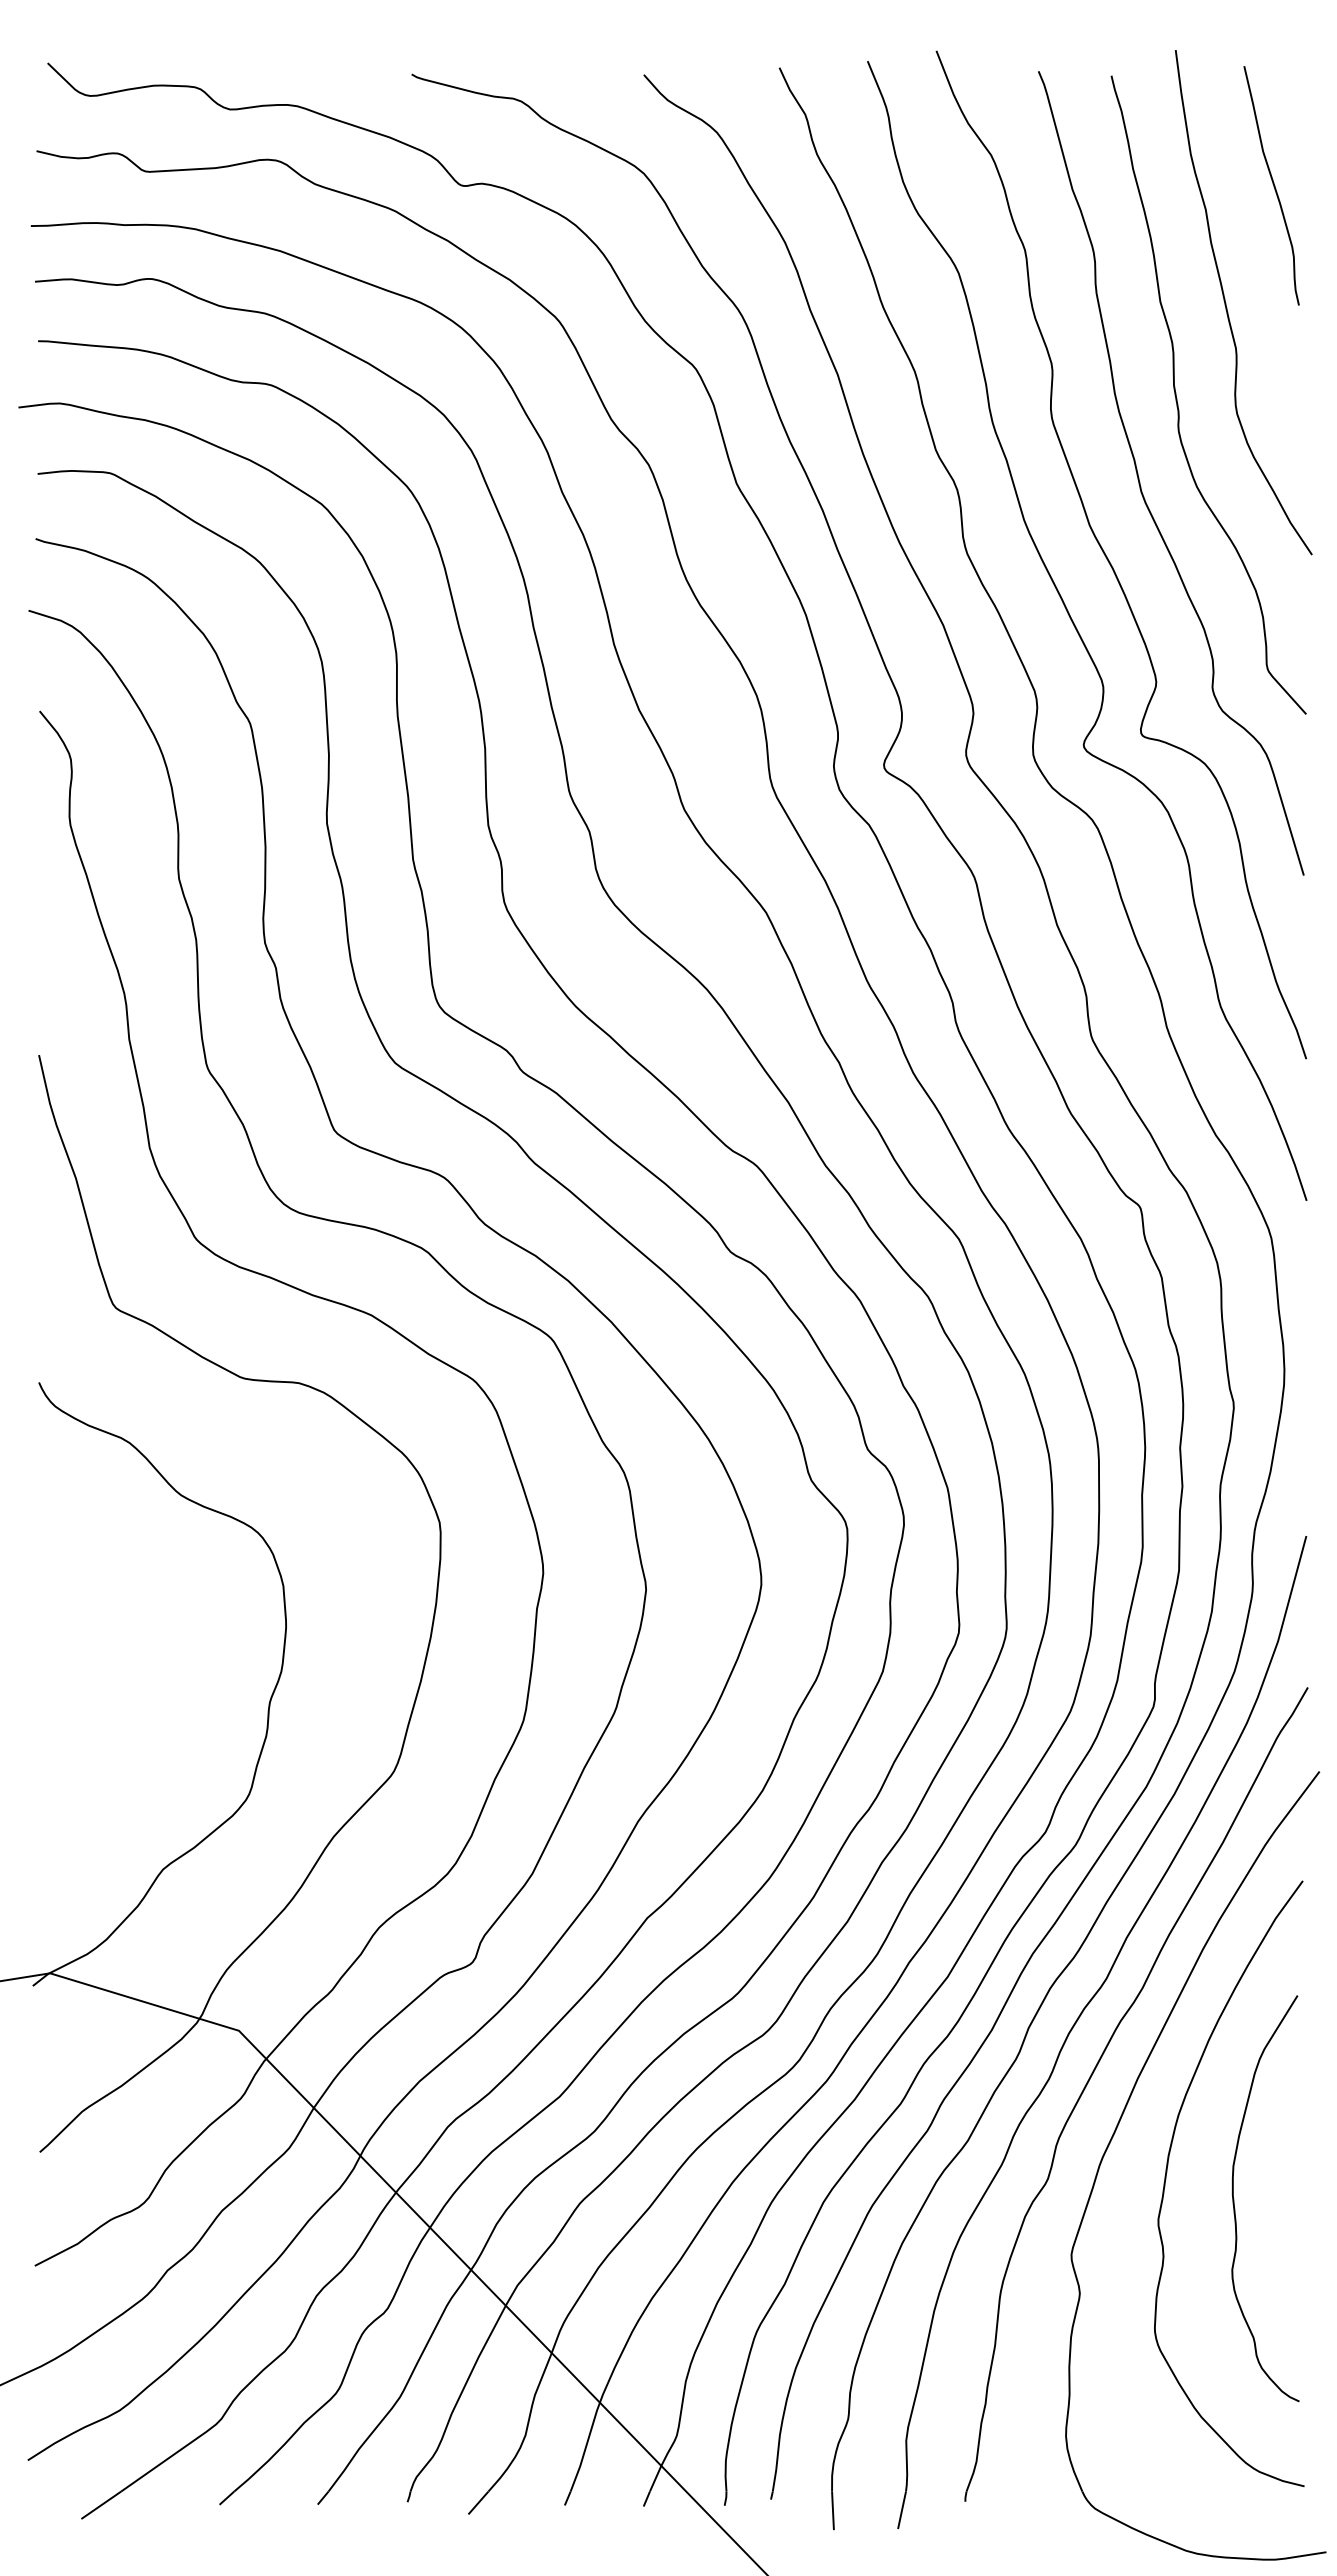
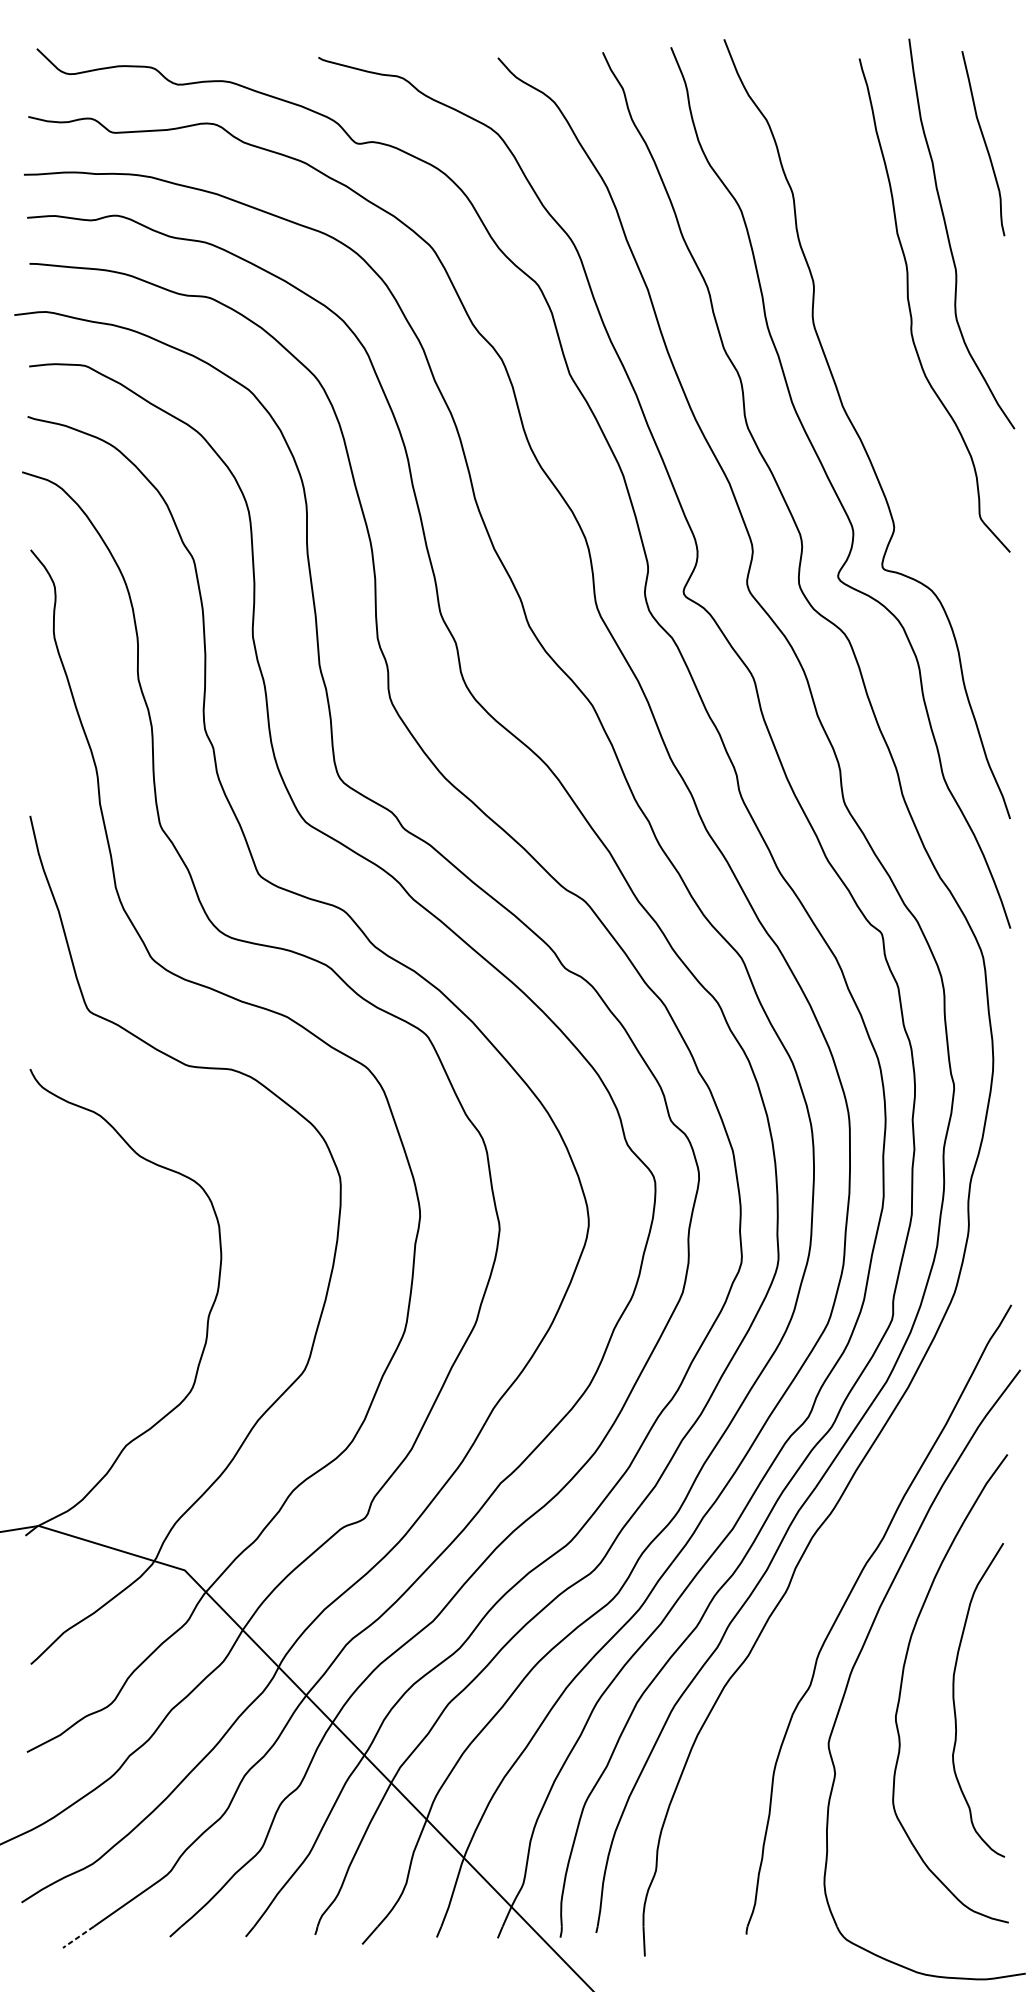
curve: (1139, 477) -> (881, 369), removed
part: (1078, 2020) -> (834, 1562), removed
line: (100, 2505) -> (77, 1937), solid -> dashed

